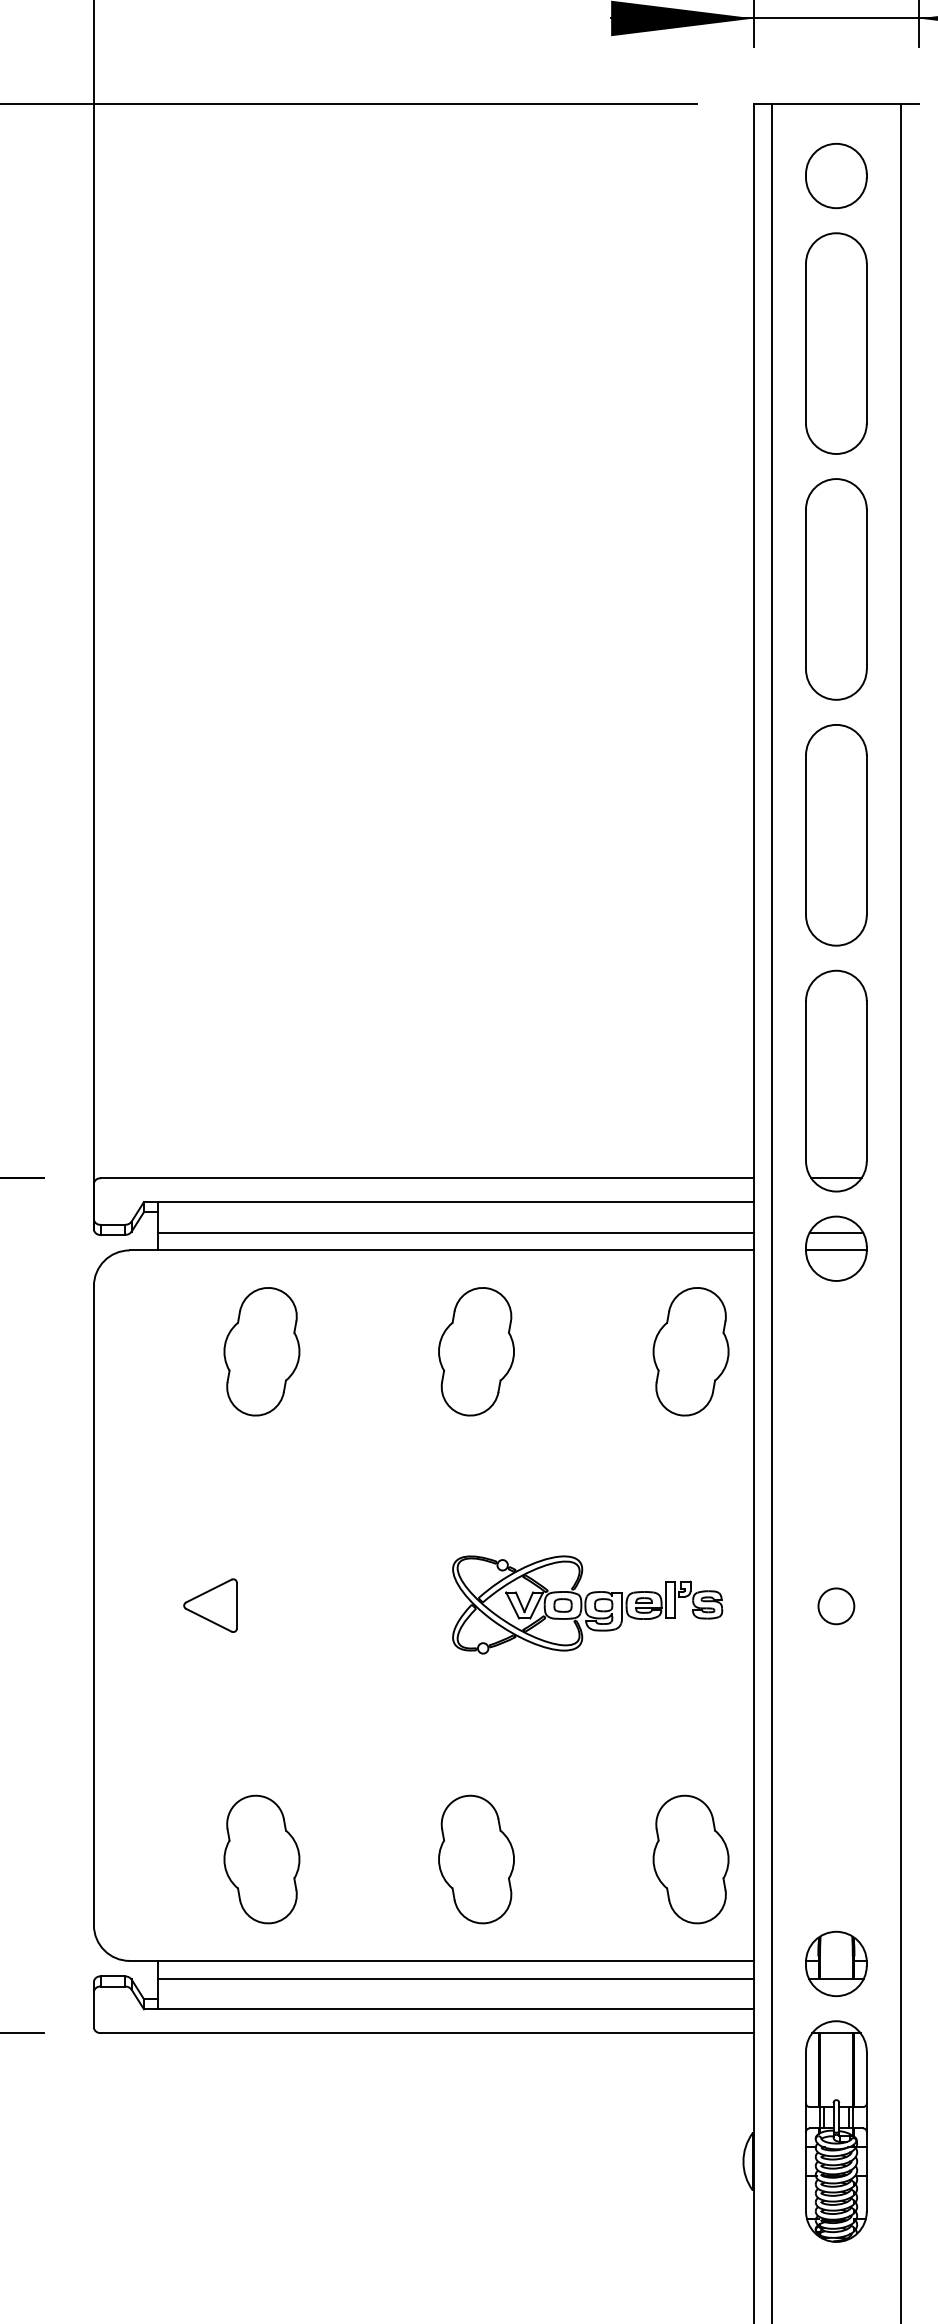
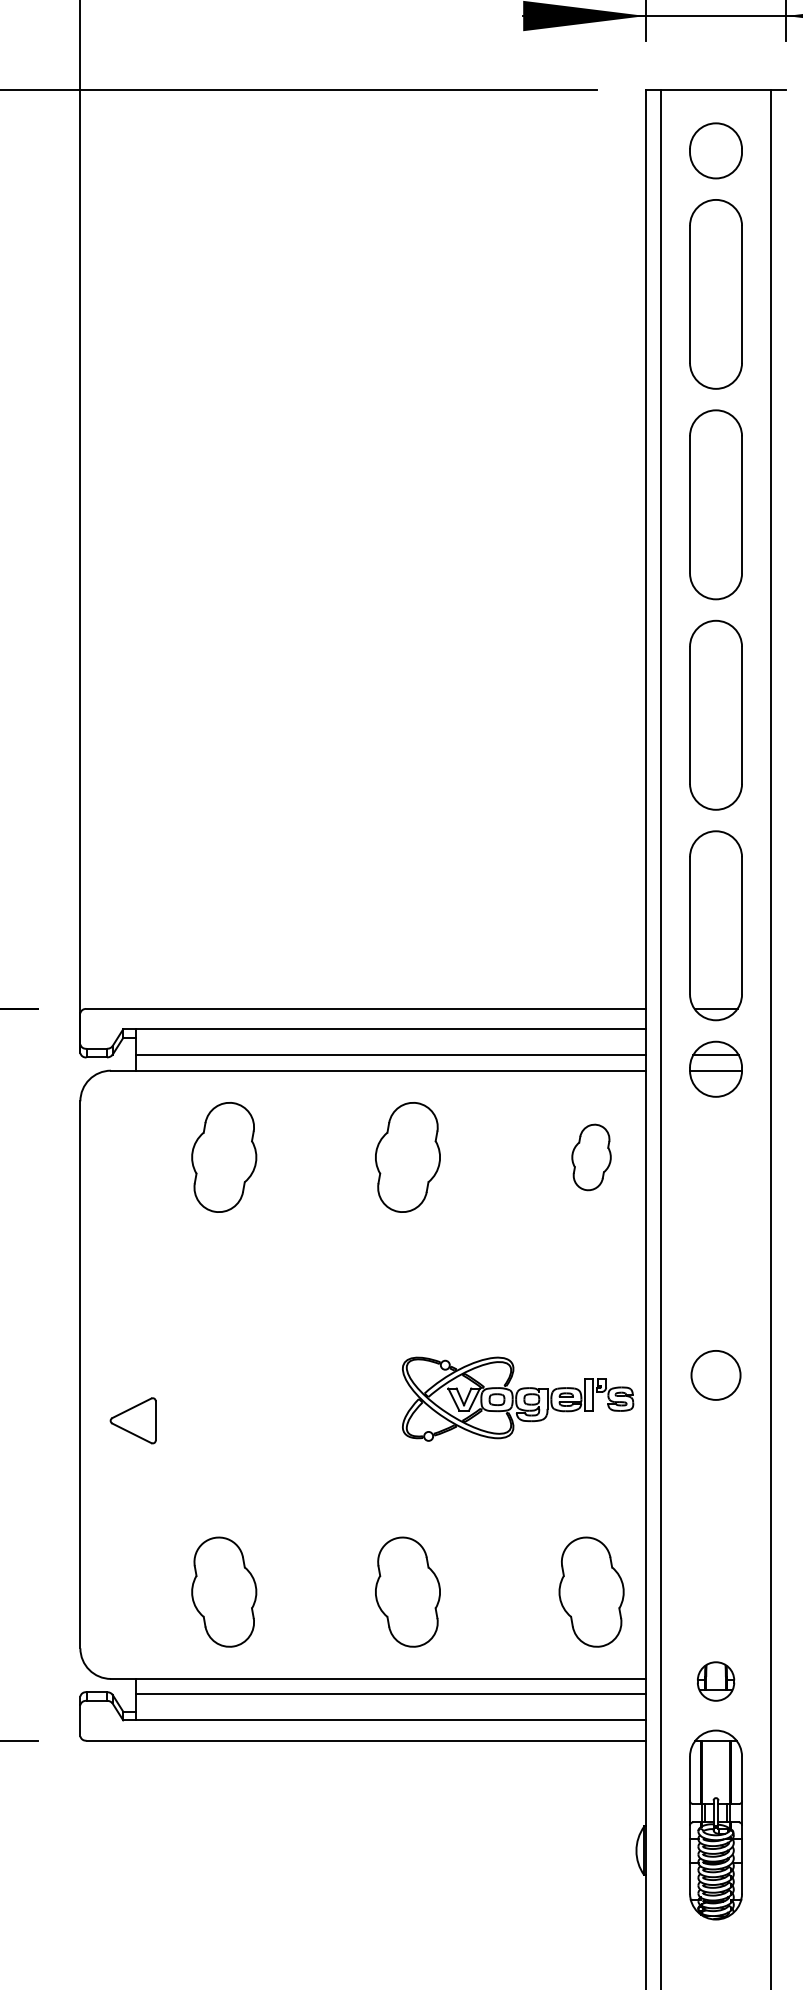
part: (690, 1351) -> (591, 1157), size x0.6
part: (588, 1604) -> (518, 1398), moved
part: (209, 1605) -> (132, 1420), moved
circle: (835, 1606) -> (715, 1375), size x1.6
part: (835, 1963) -> (715, 1681), size x0.7

